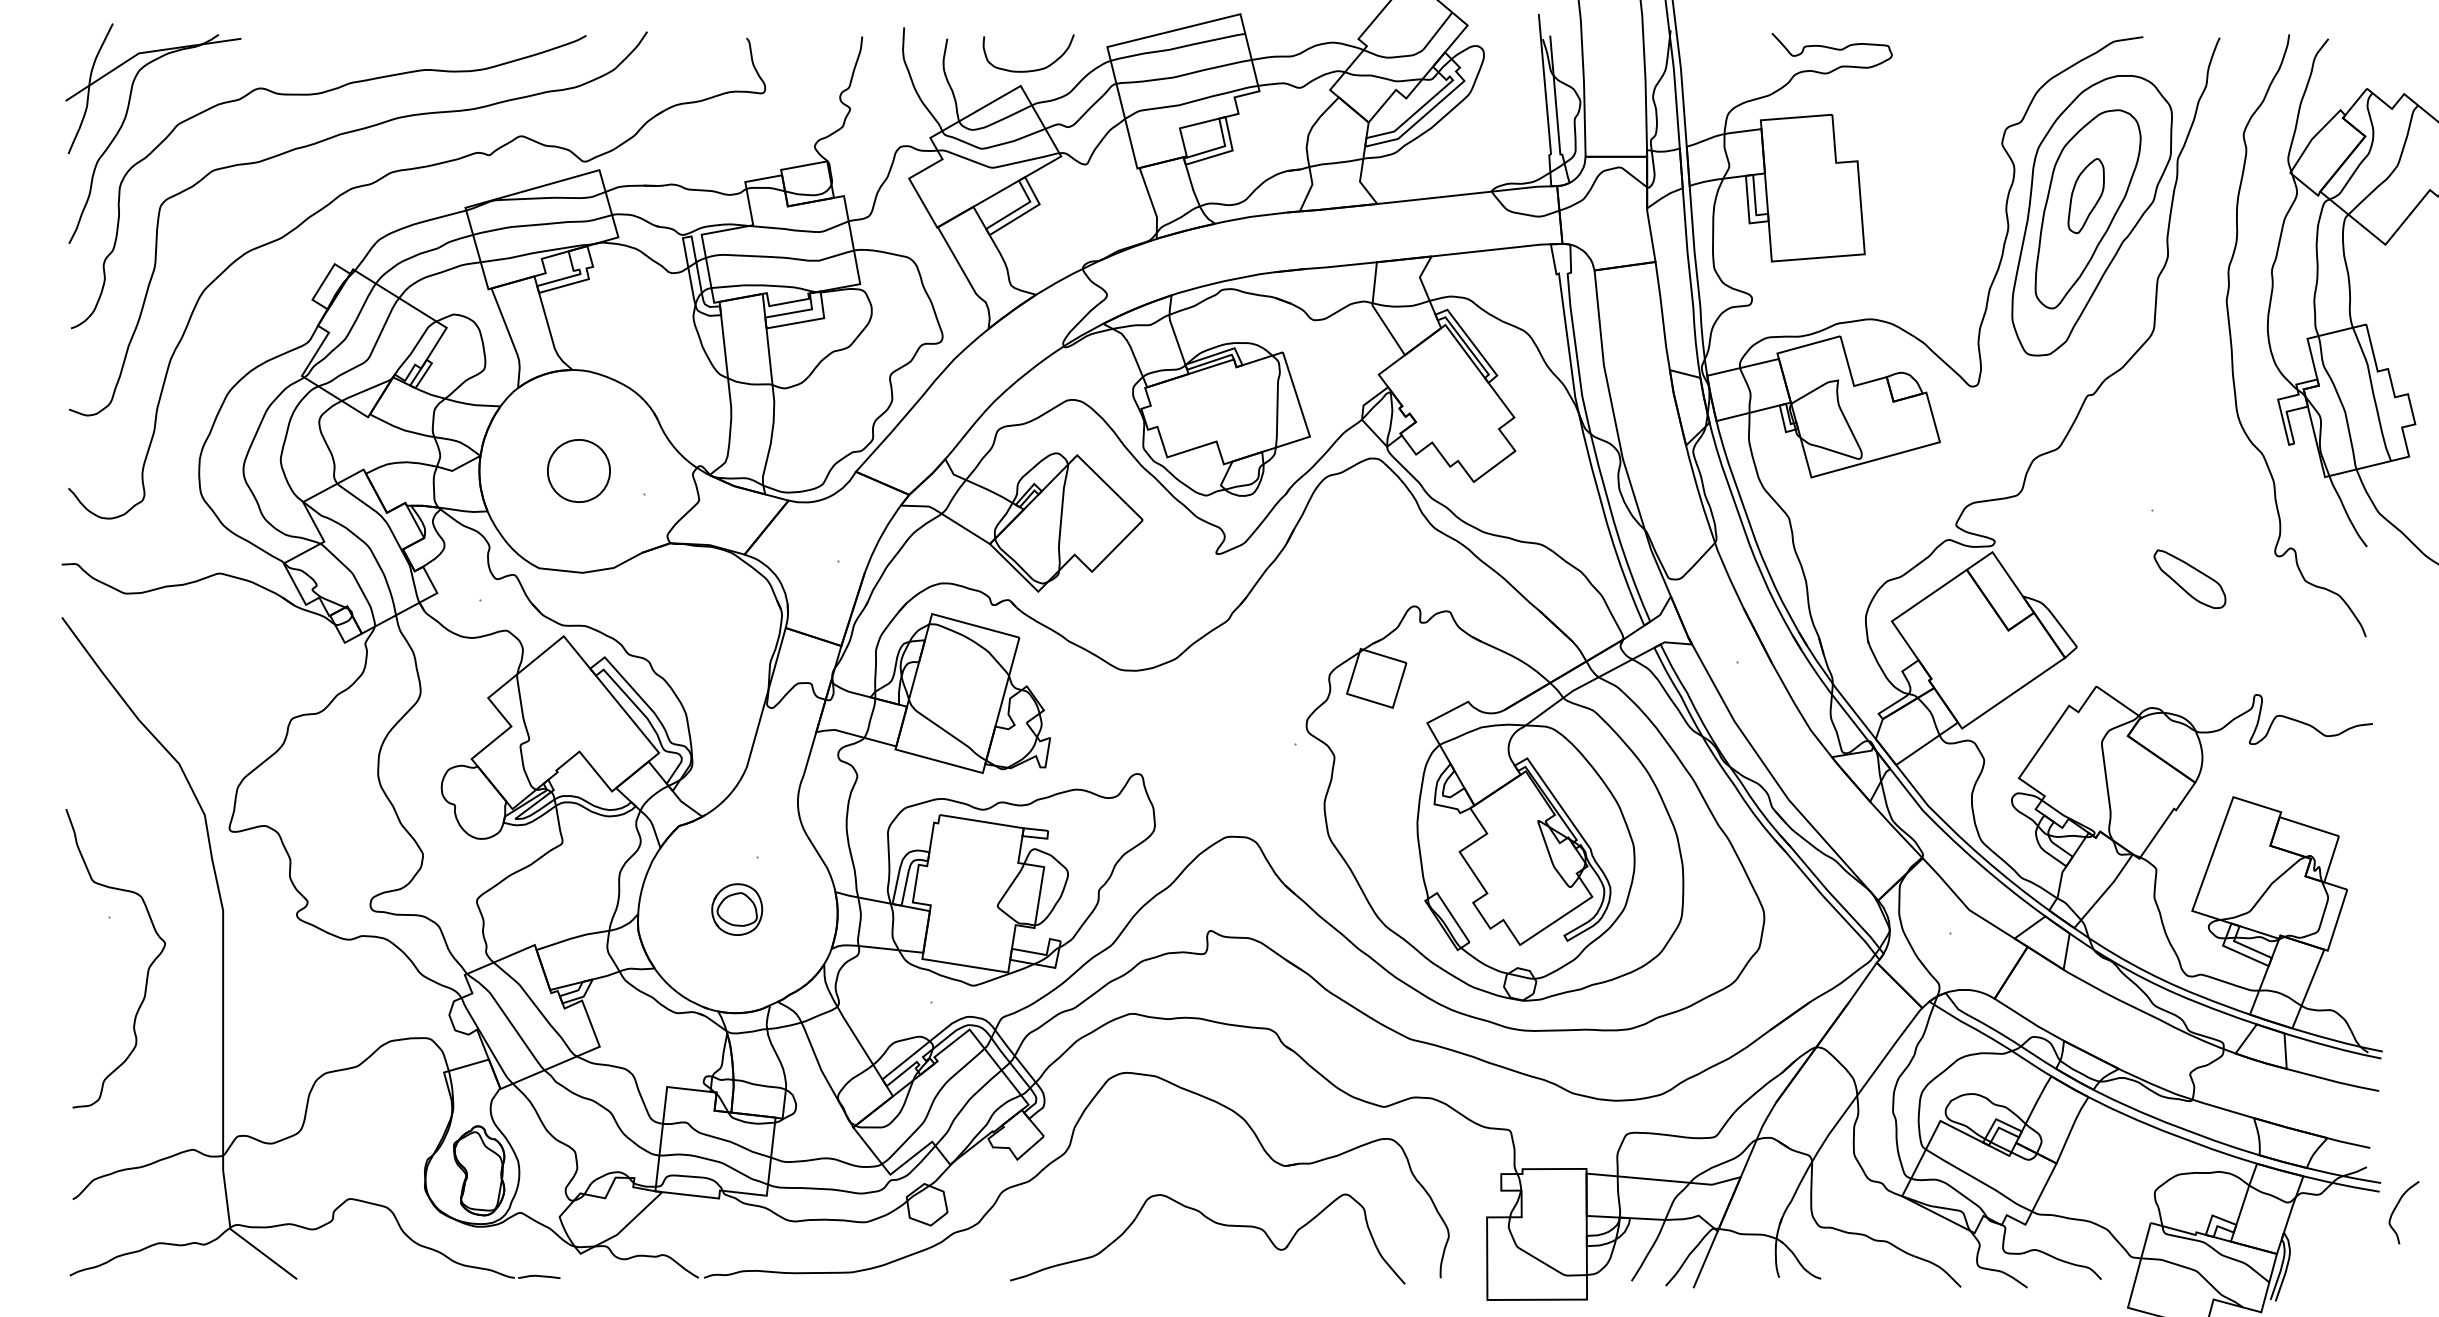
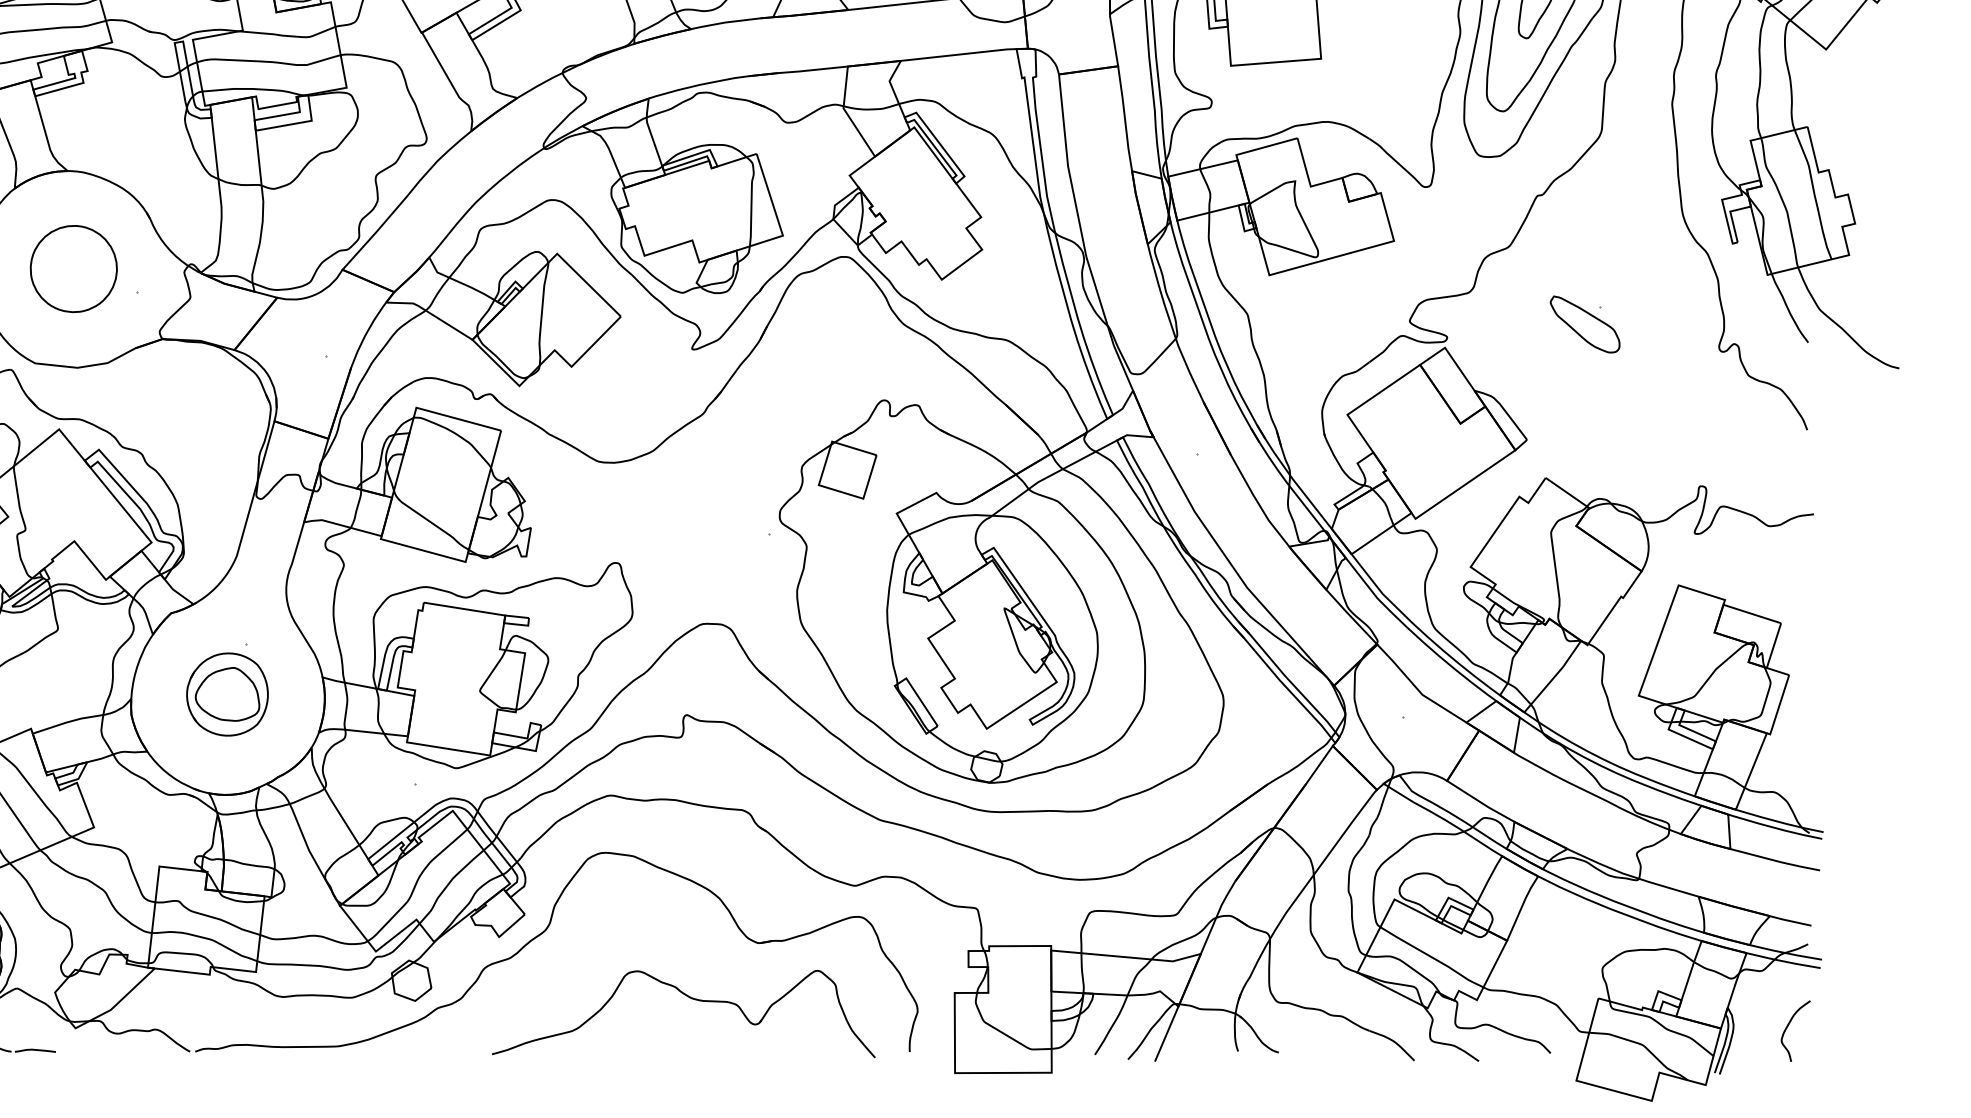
part: (578, 470) -> (73, 268), size x1.43
part: (2189, 578) -> (1584, 323), moved
part: (736, 909) -> (226, 694), size x1.67
curve: (2396, 1208) -> (1788, 1027), moved

